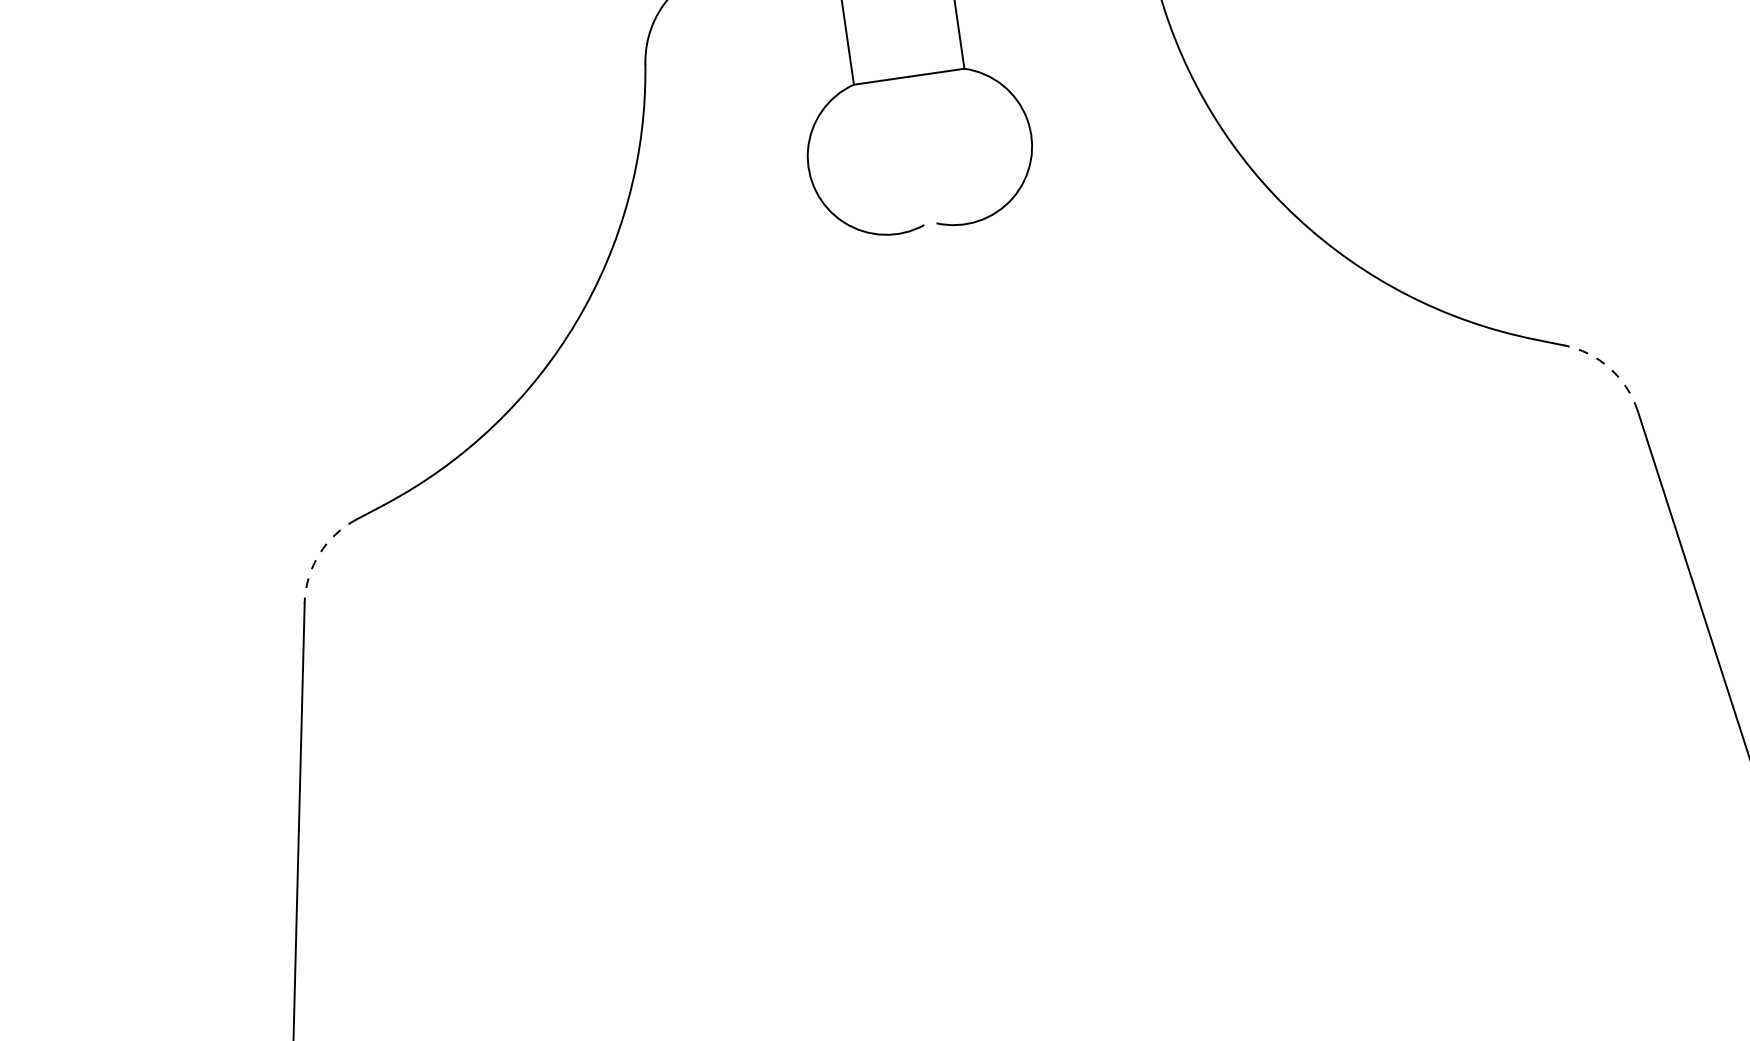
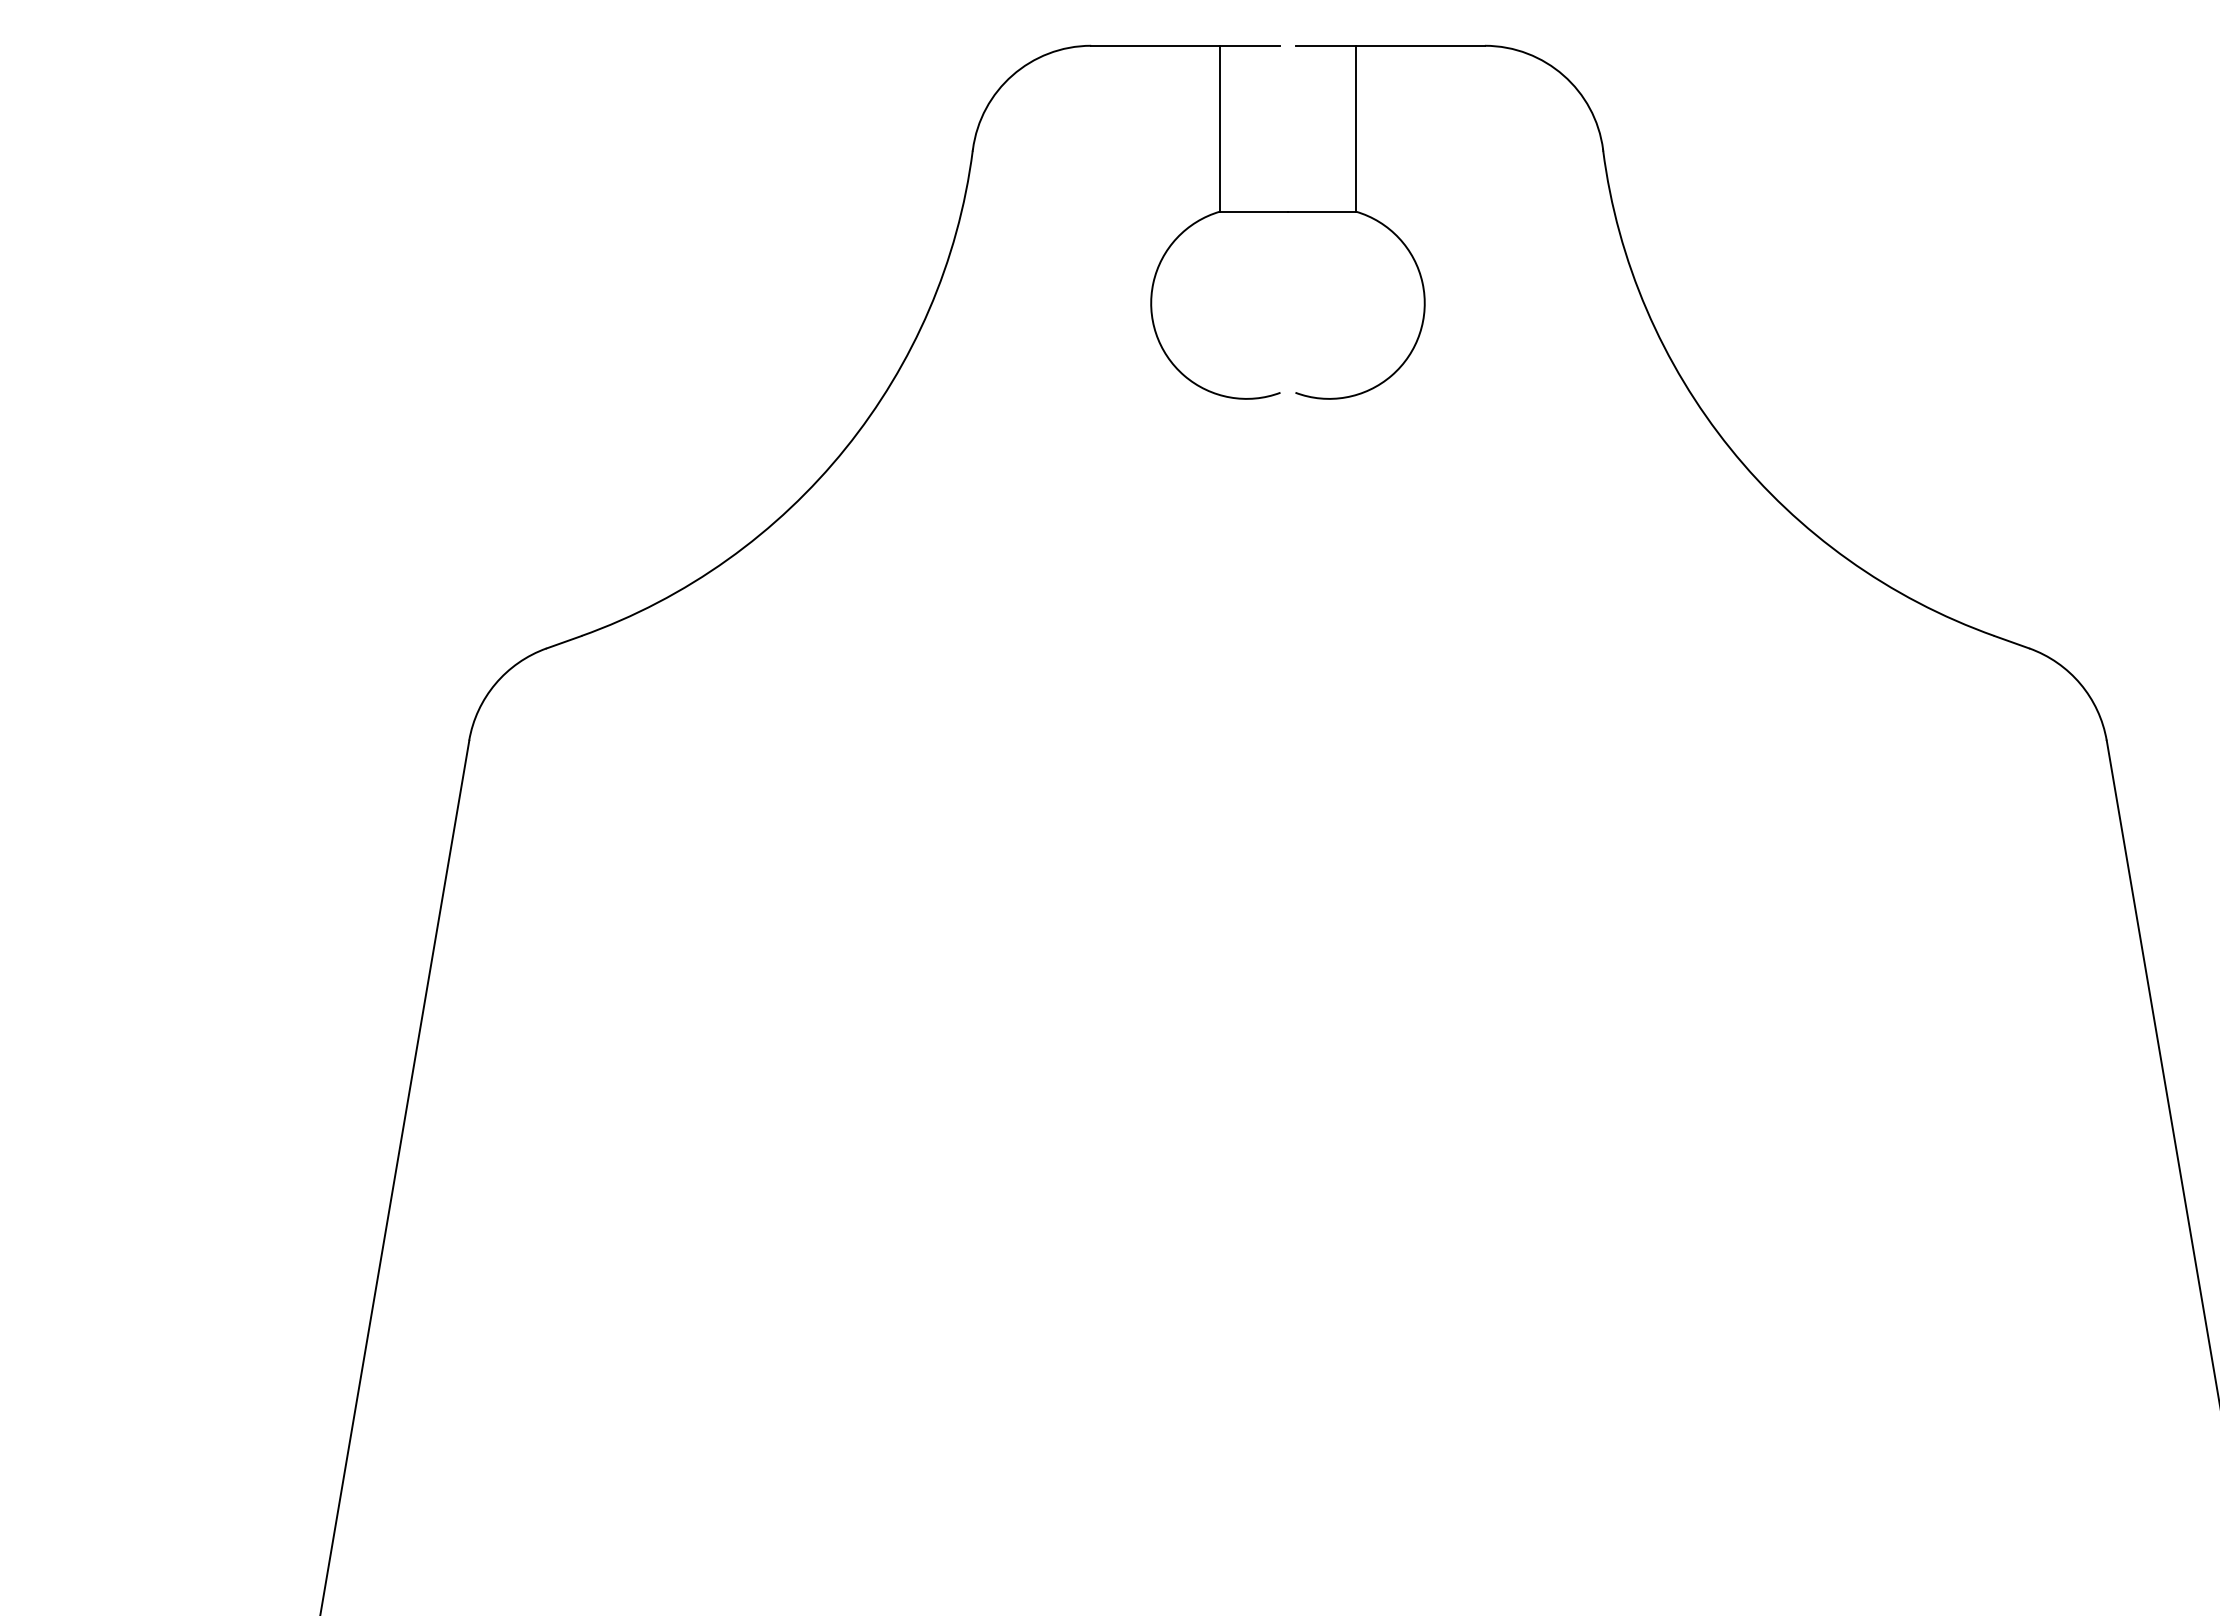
arc: (1609, 368) -> (2080, 684), dashed -> solid
arc: (319, 554) -> (495, 684), dashed -> solid

